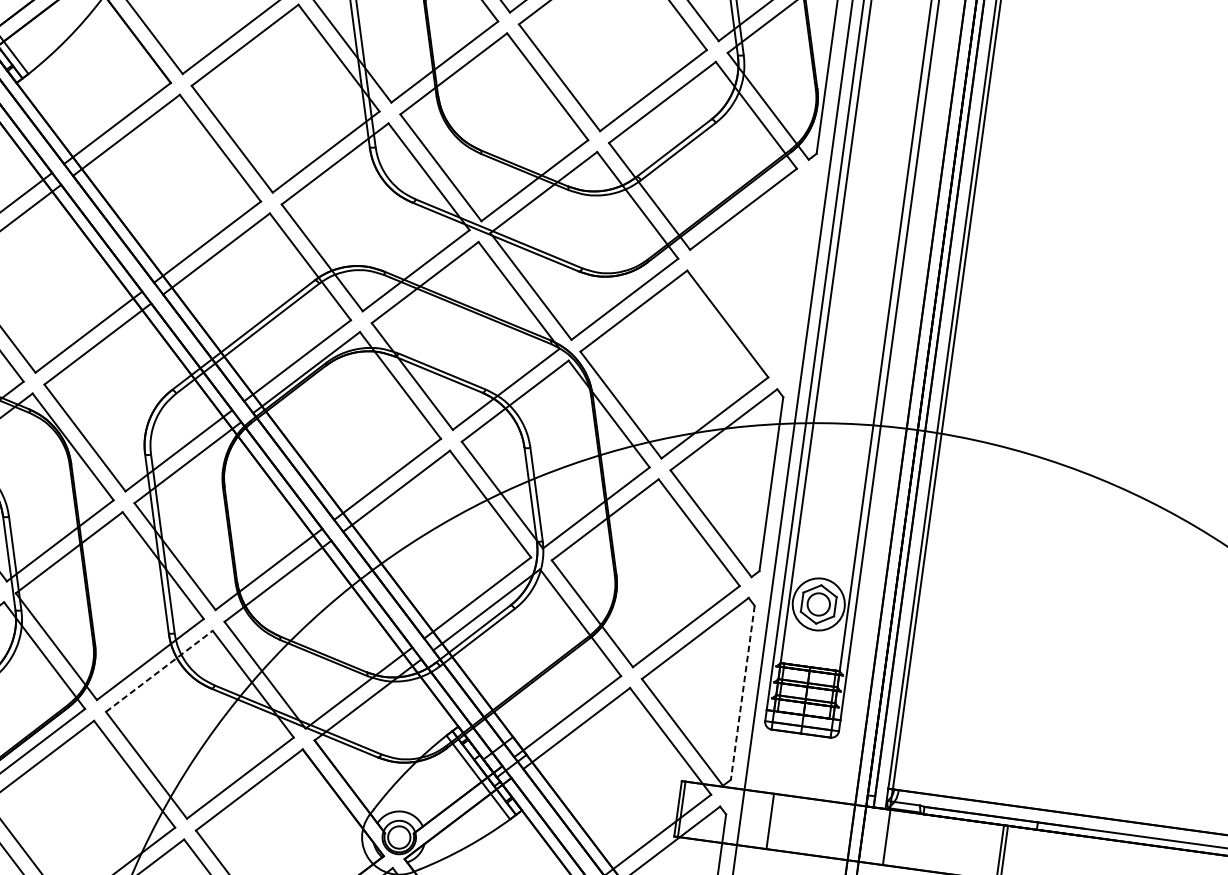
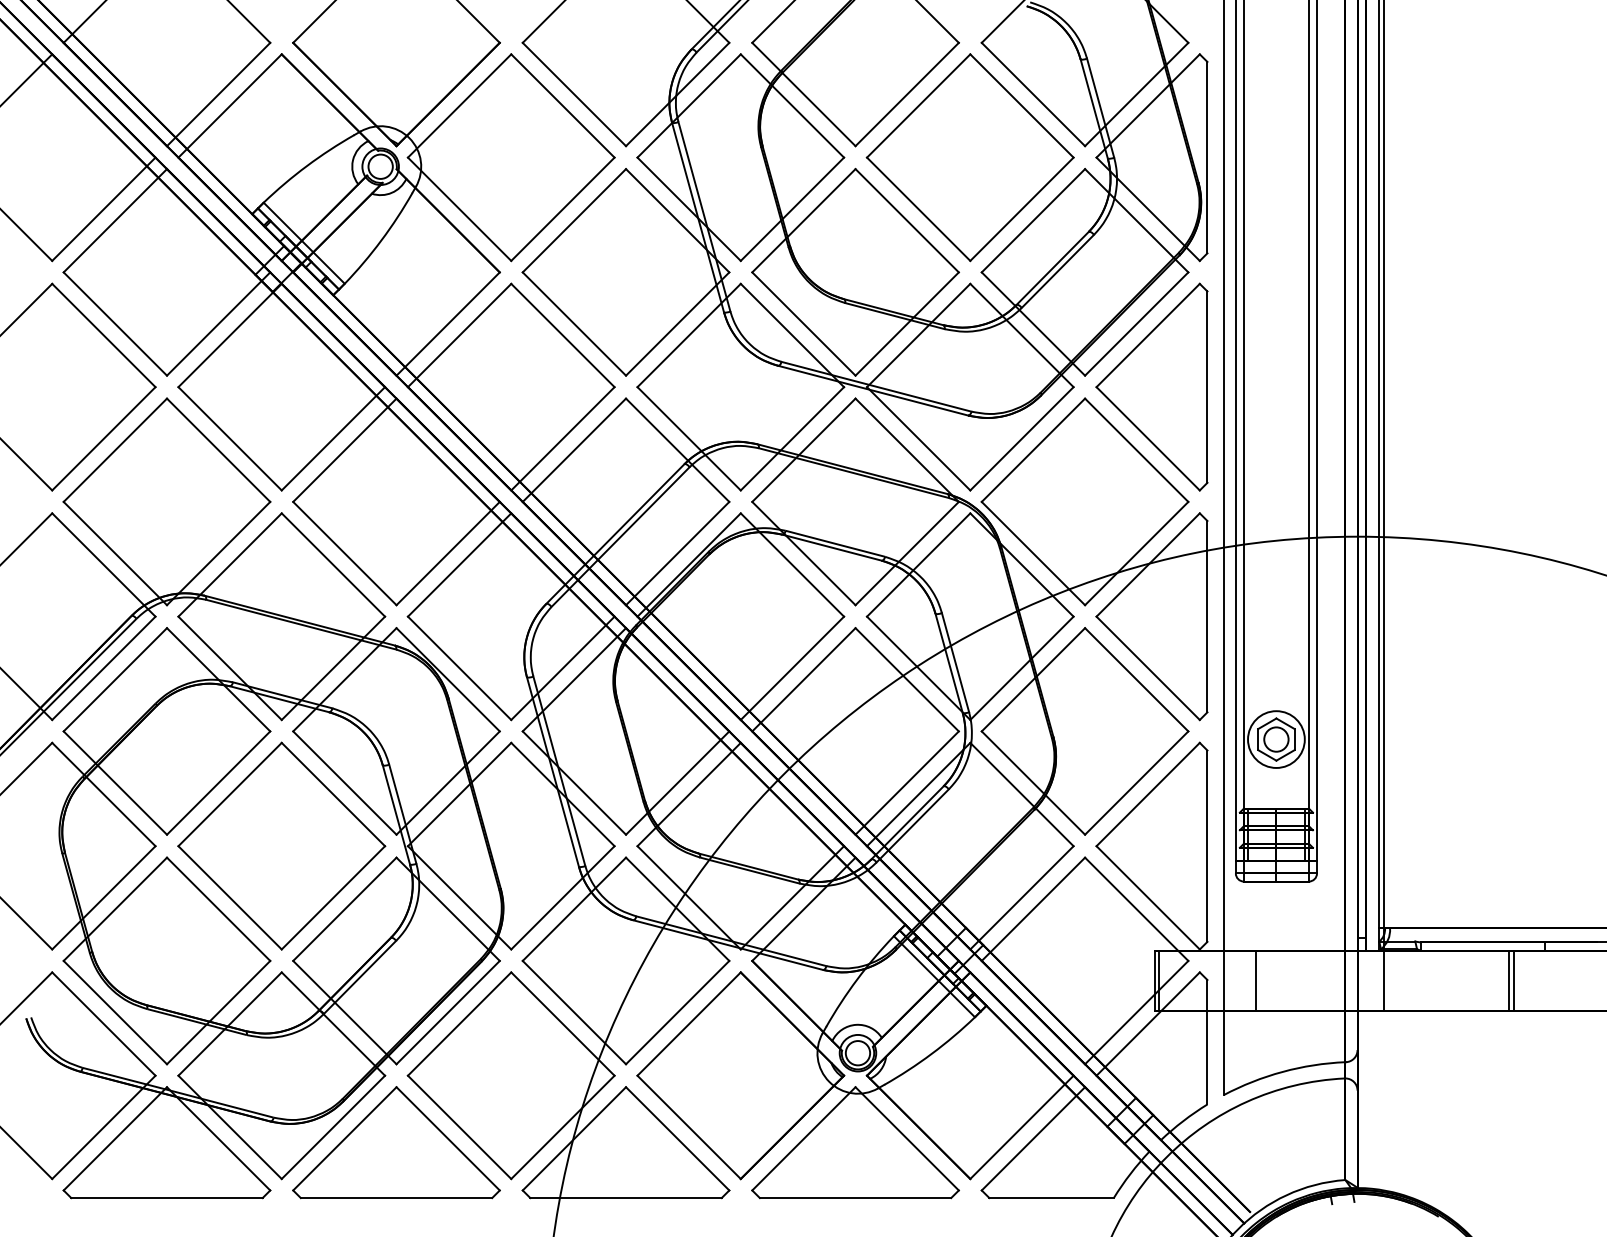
part: (749, 267) -> (1151, 386), added
line: (159, 670) -> (574, 908), dashed -> solid
line: (742, 693) -> (1207, 846), dashed -> solid

